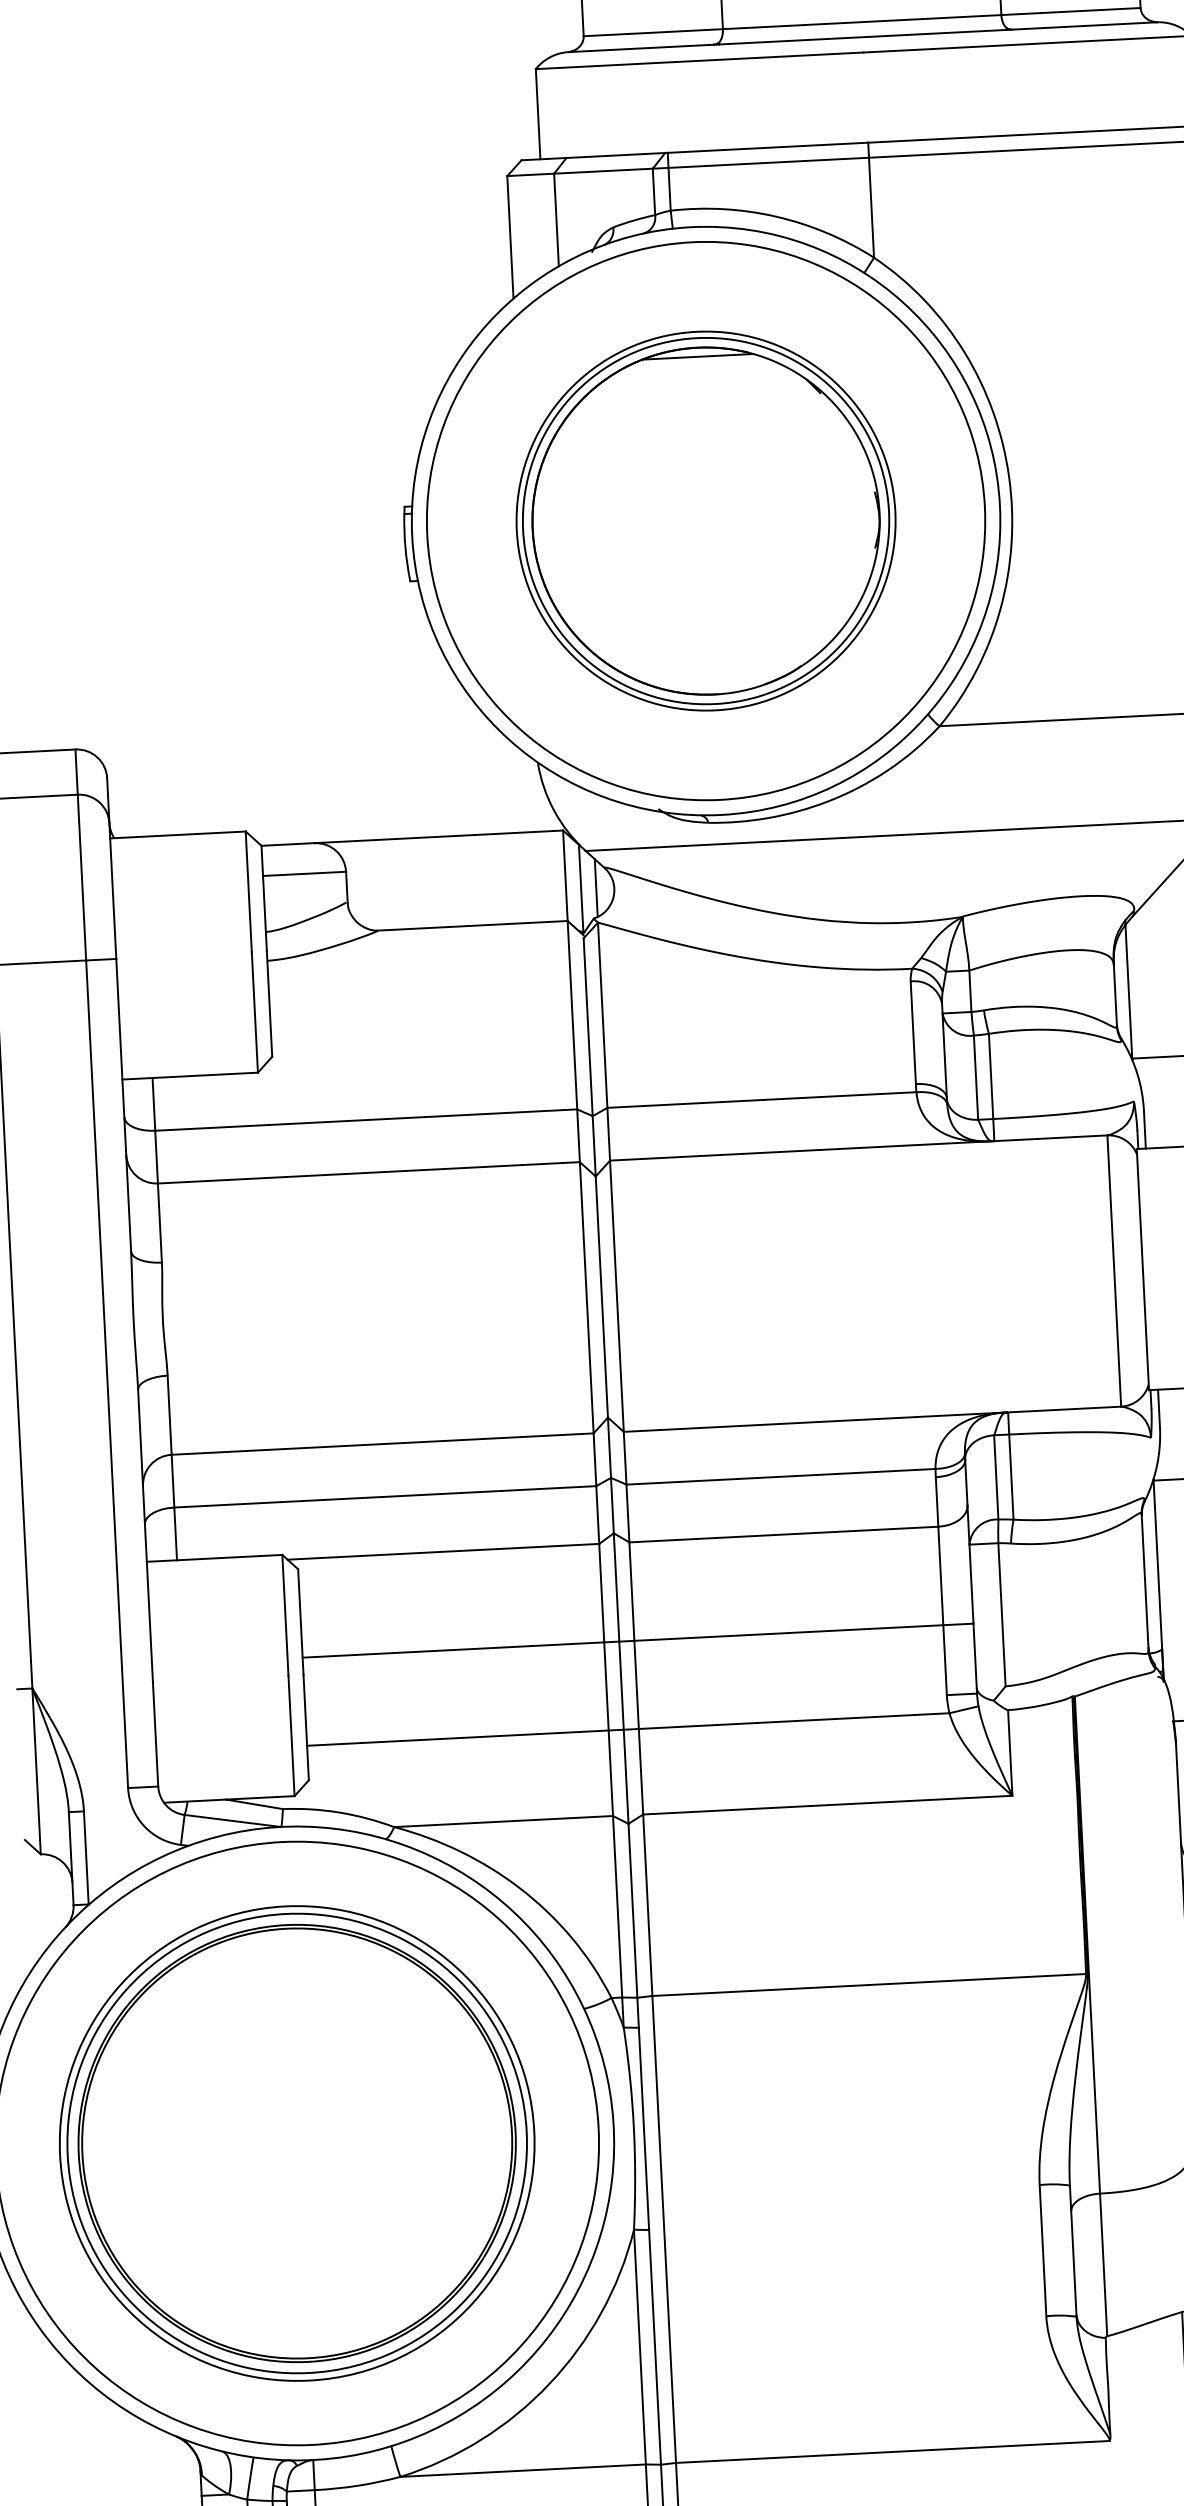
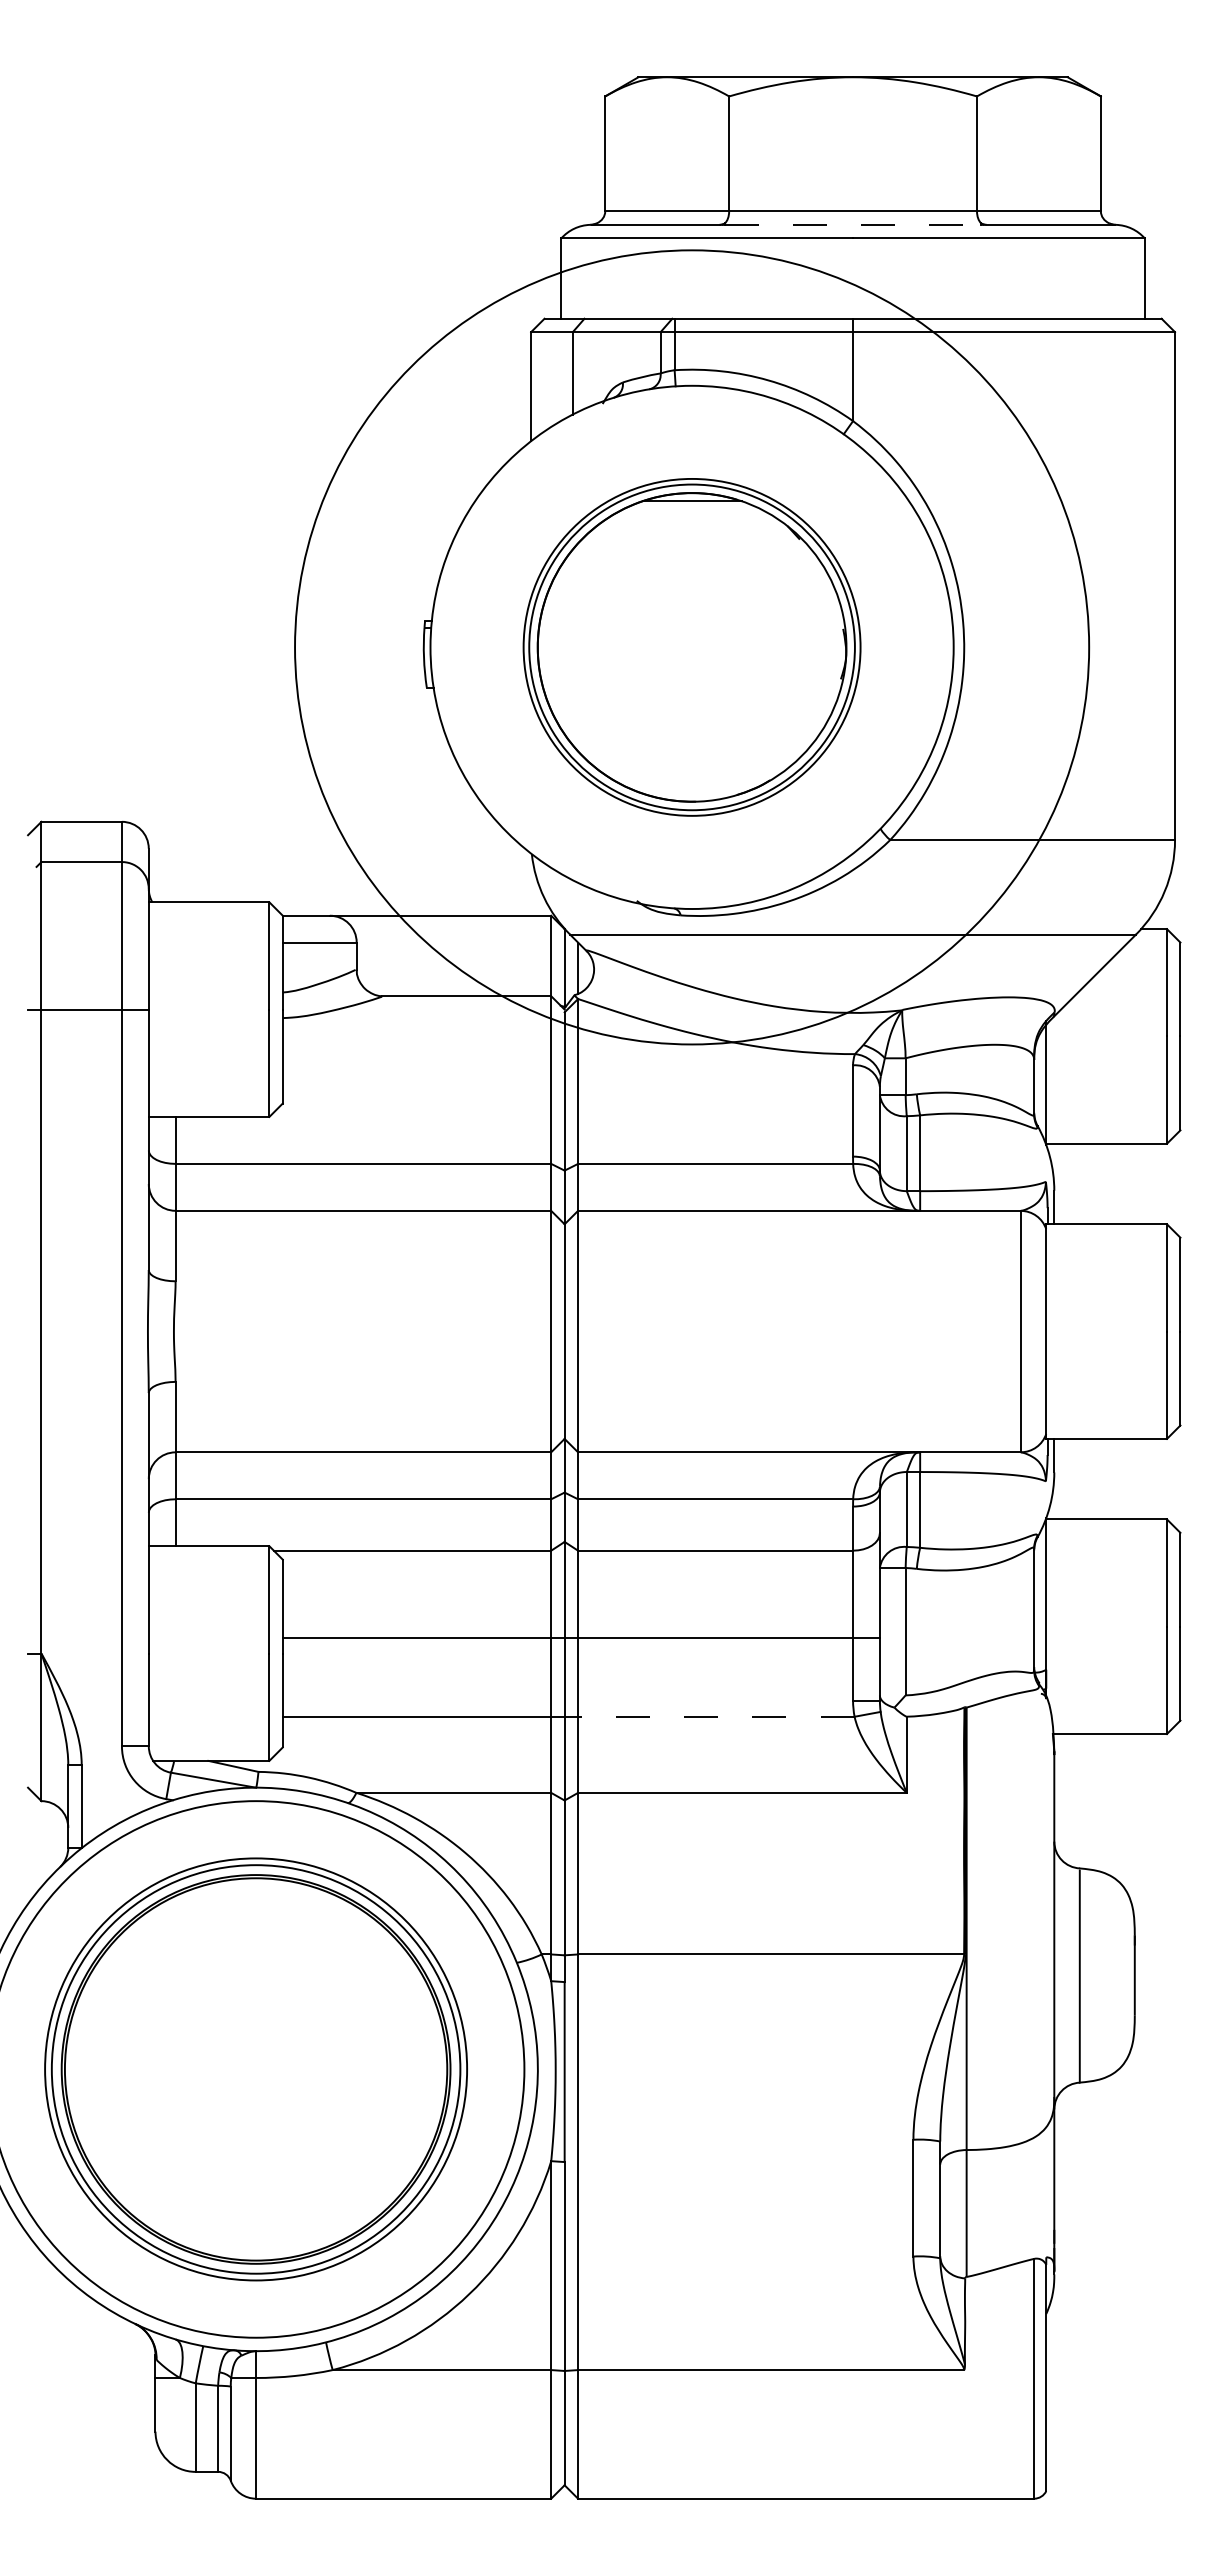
line: (863, 36) -> (853, 224), solid -> dashed
circle: (705, 521) -> (691, 647), size x1.6
line: (793, 1720) -> (715, 1716), solid -> dashed

